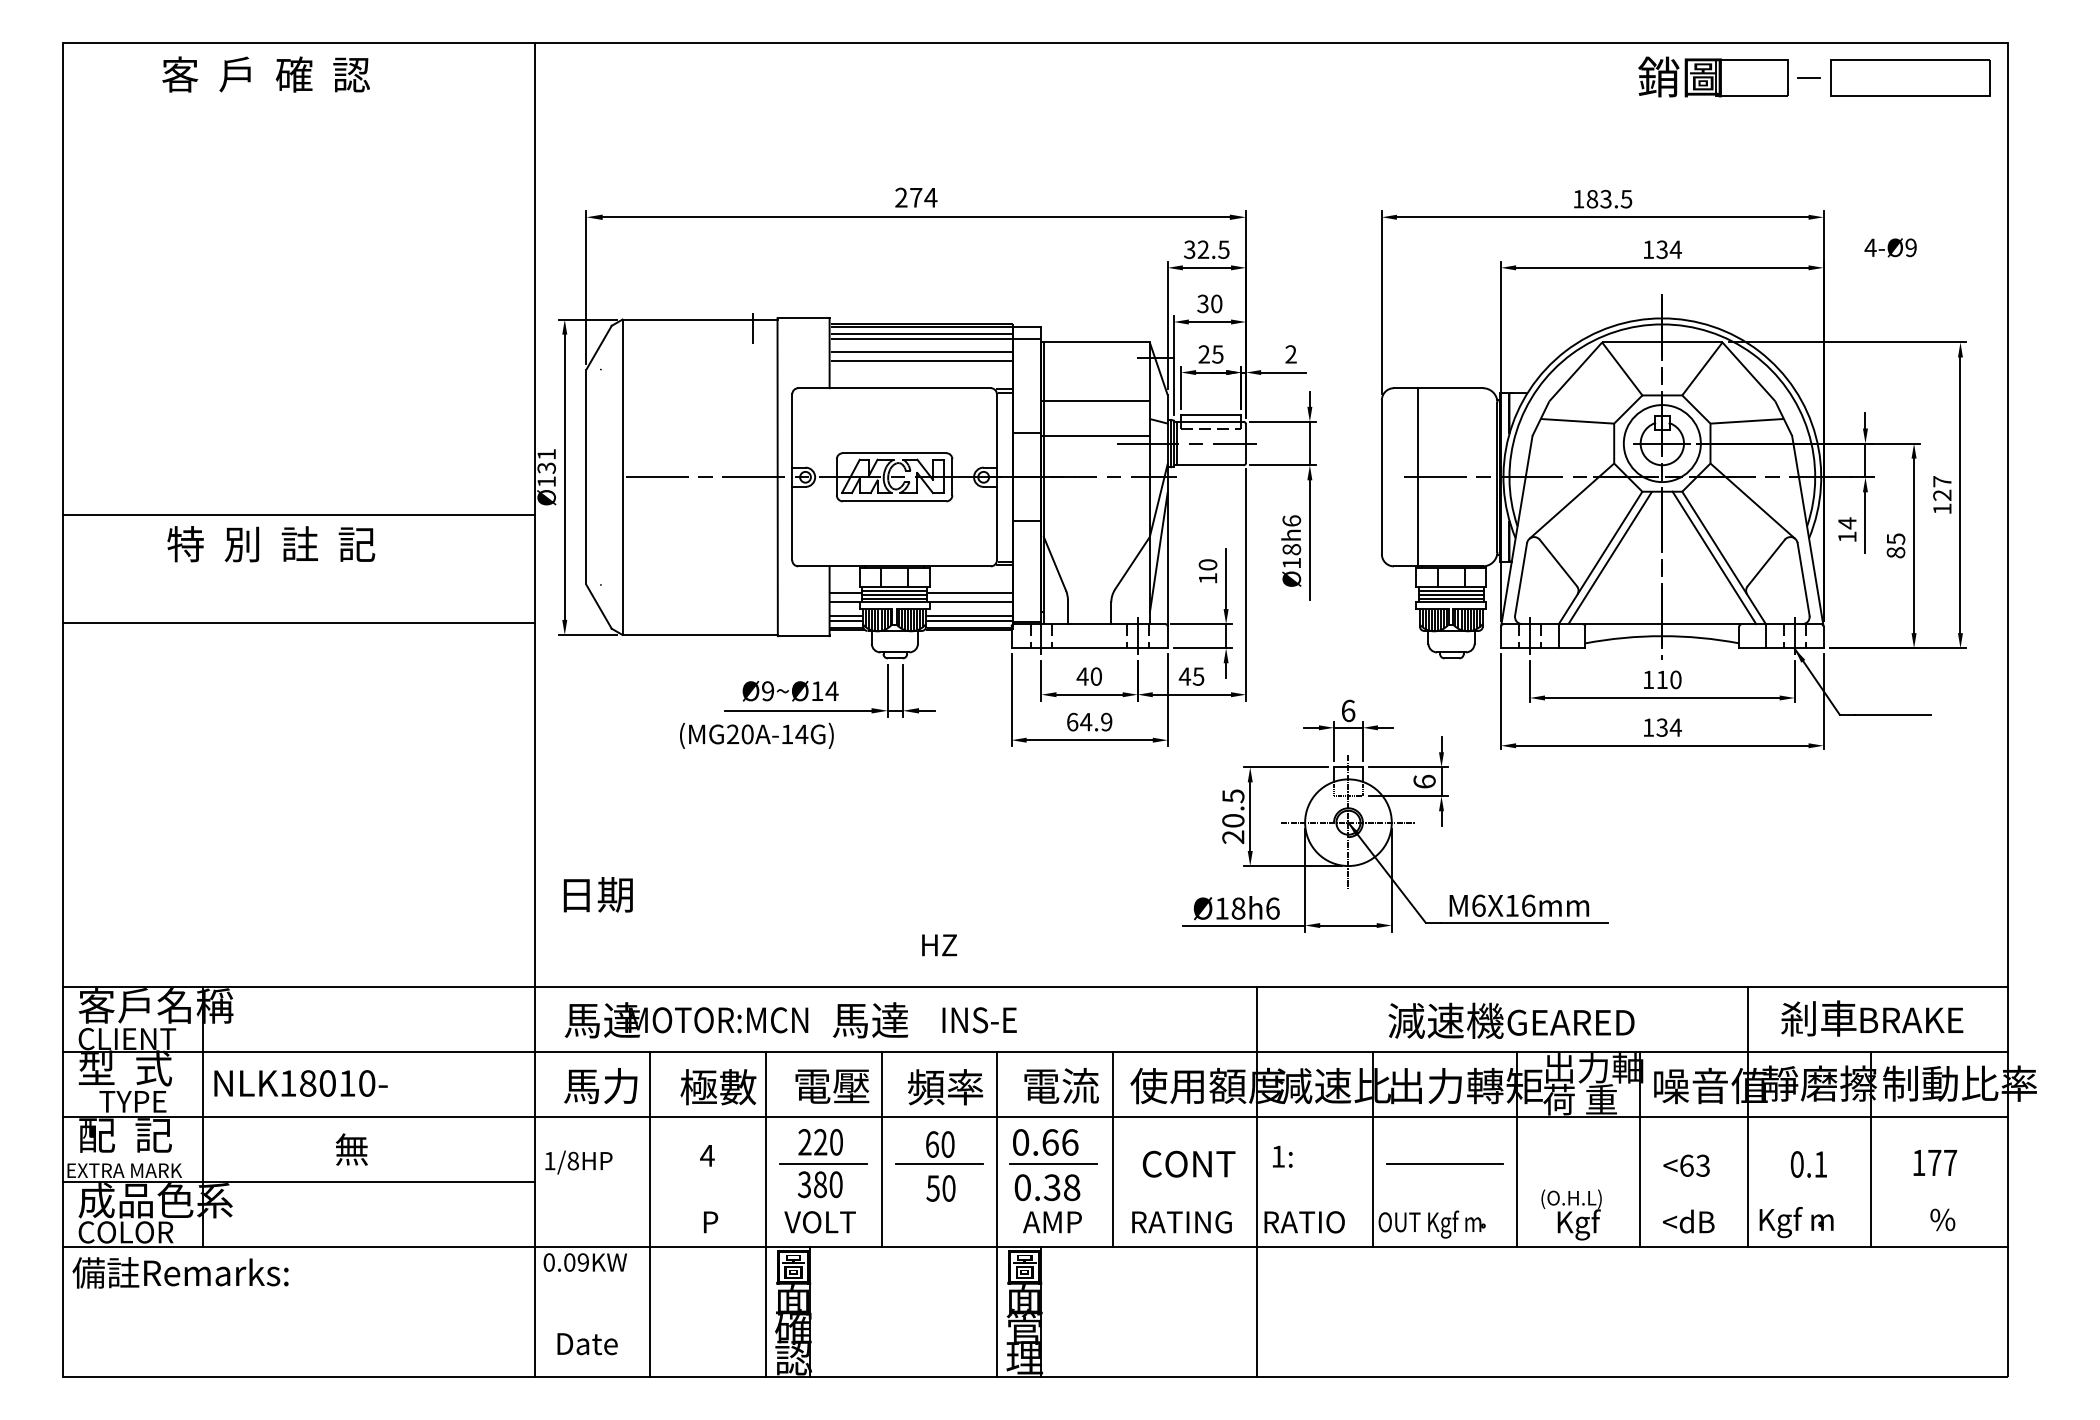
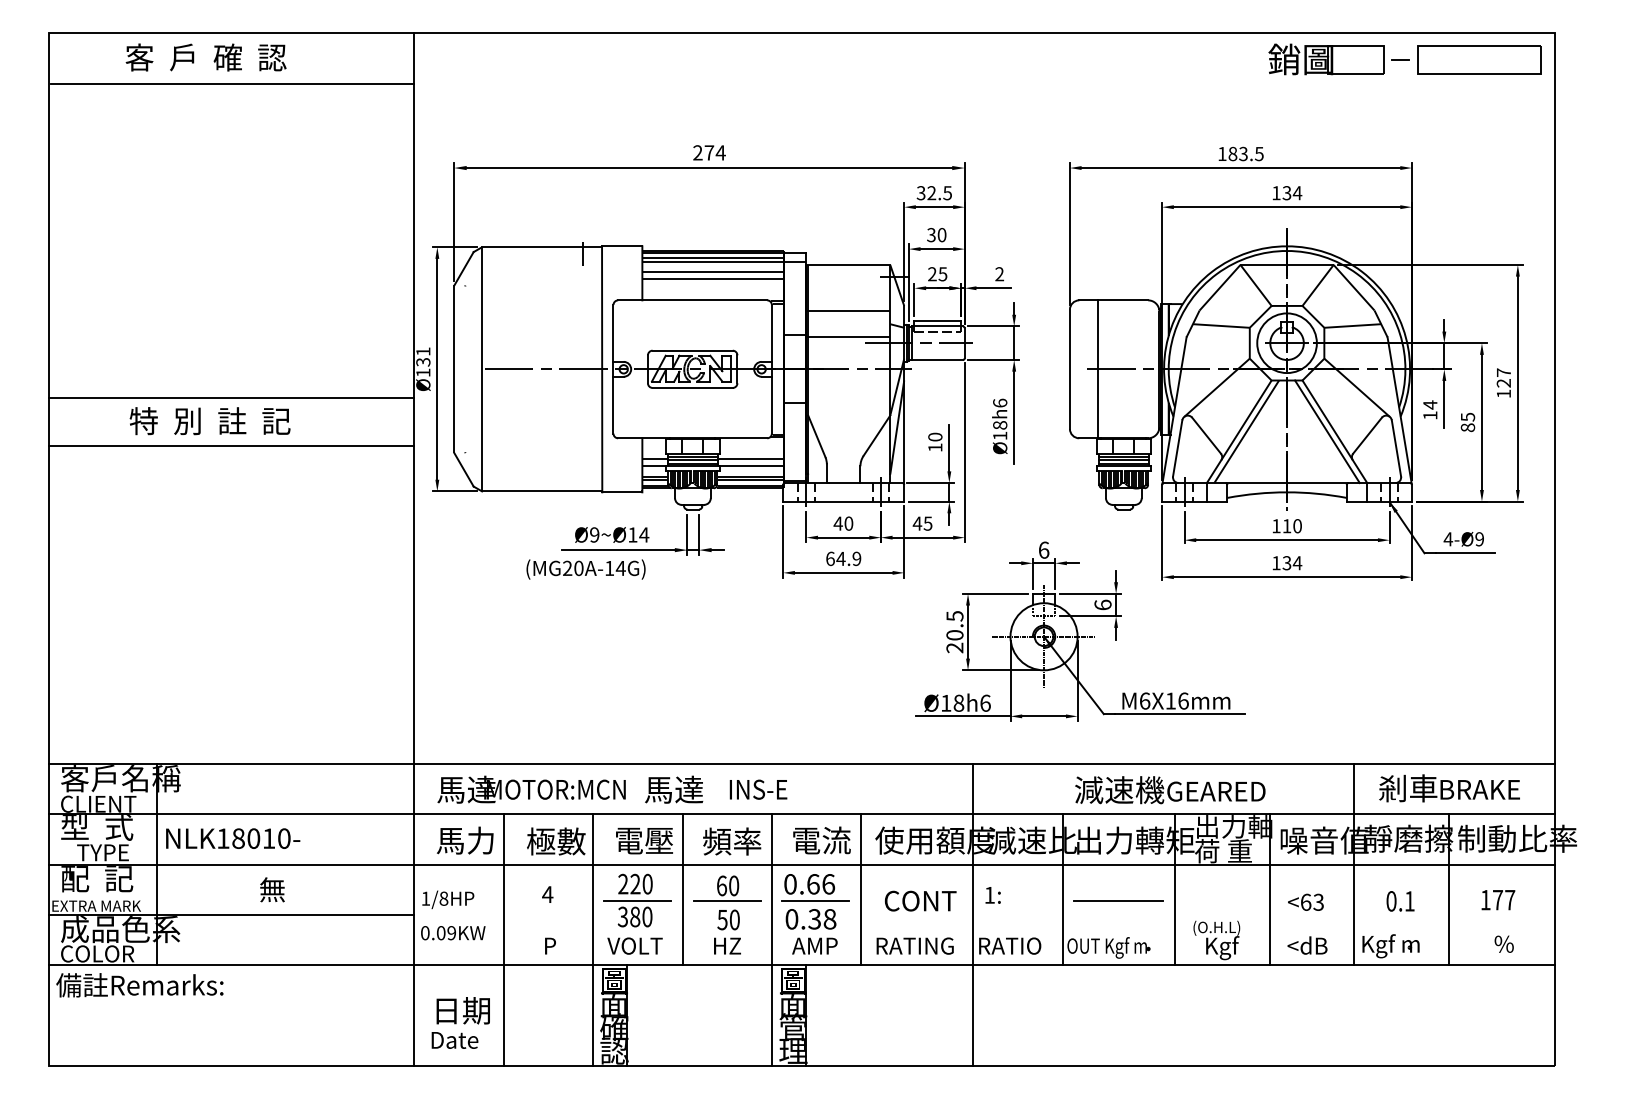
line: (299, 108) -> (231, 83), added
text: (1890, 247) -> (1463, 539), moved
line: (298, 623) -> (231, 446), moved
text: (597, 894) -> (462, 1010), moved
text: (939, 945) -> (727, 946), moved
text: (584, 1262) -> (452, 933), moved

